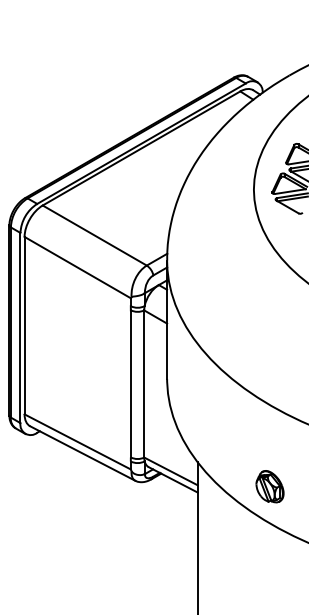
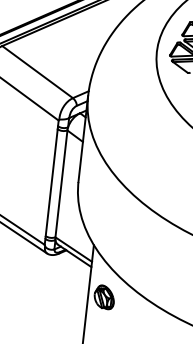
part: (269, 486) -> (104, 297), moved

